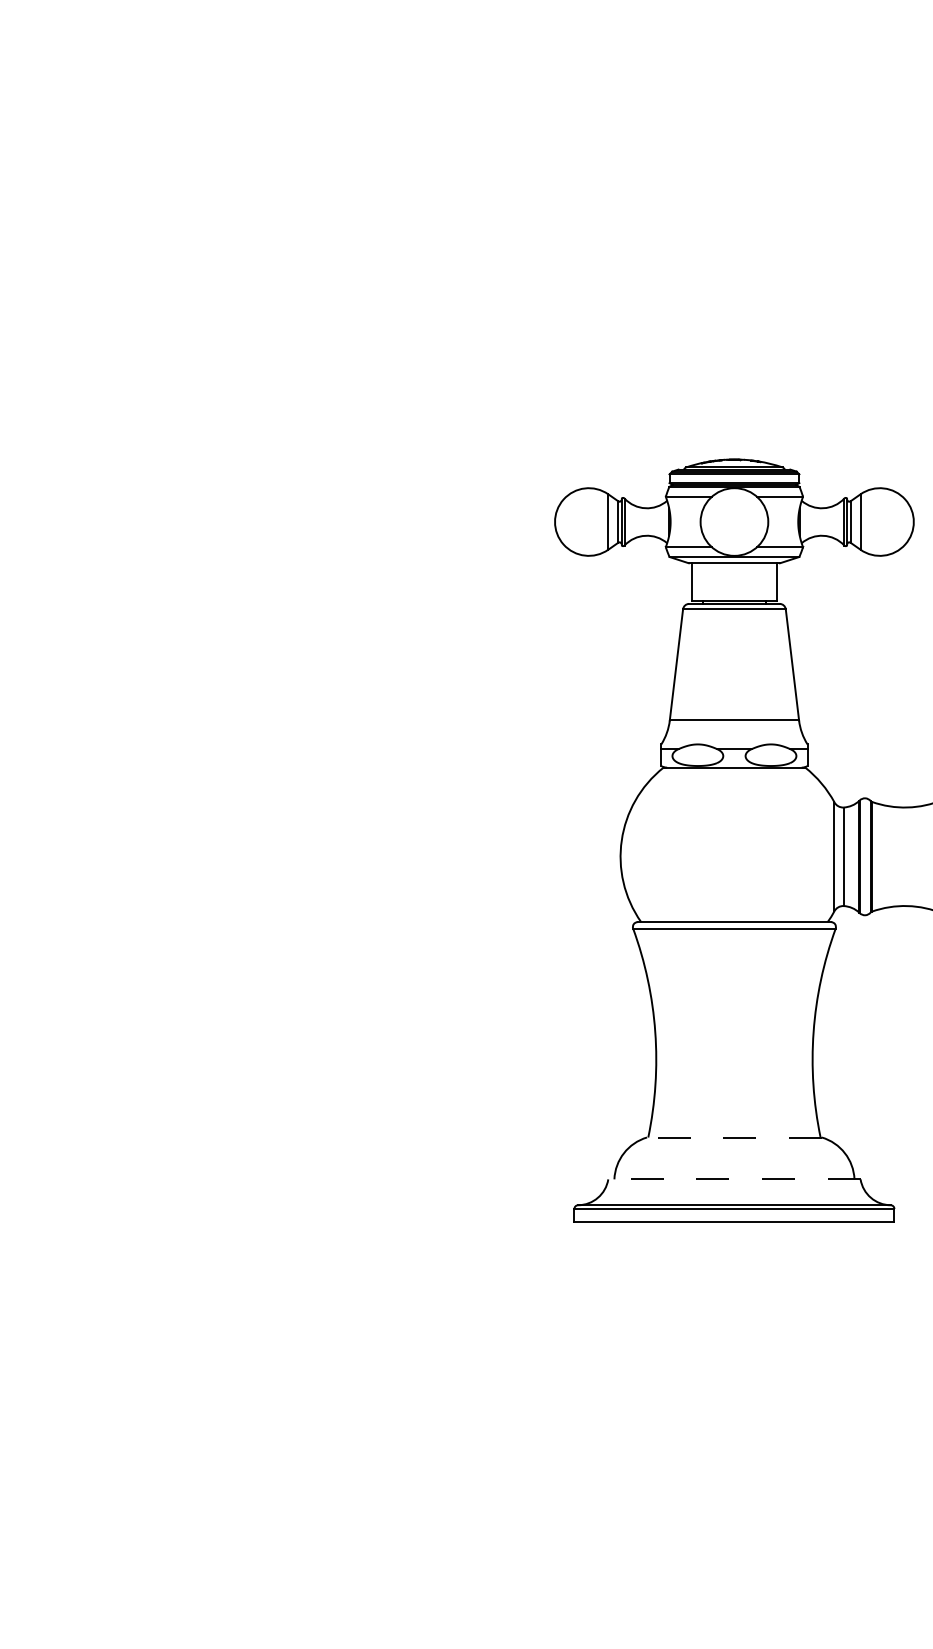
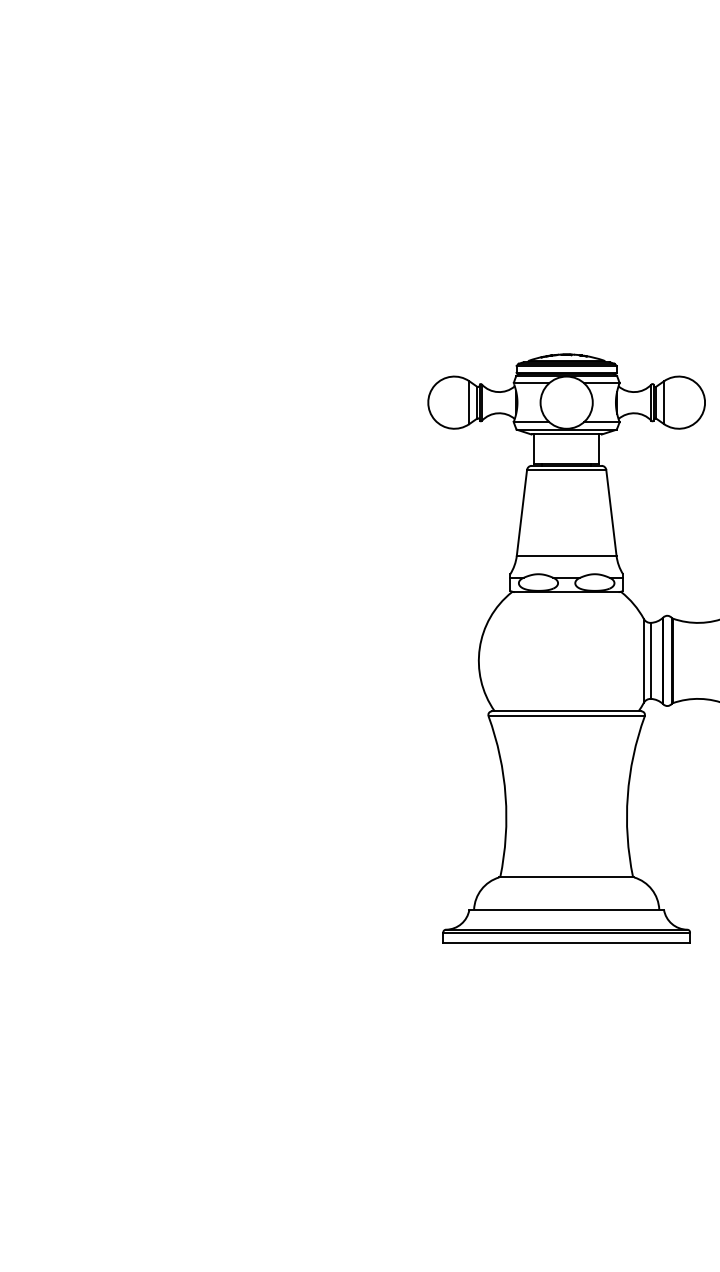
line: (734, 1137) -> (566, 877), dashed -> solid
line: (734, 1179) -> (566, 909), dashed -> solid

